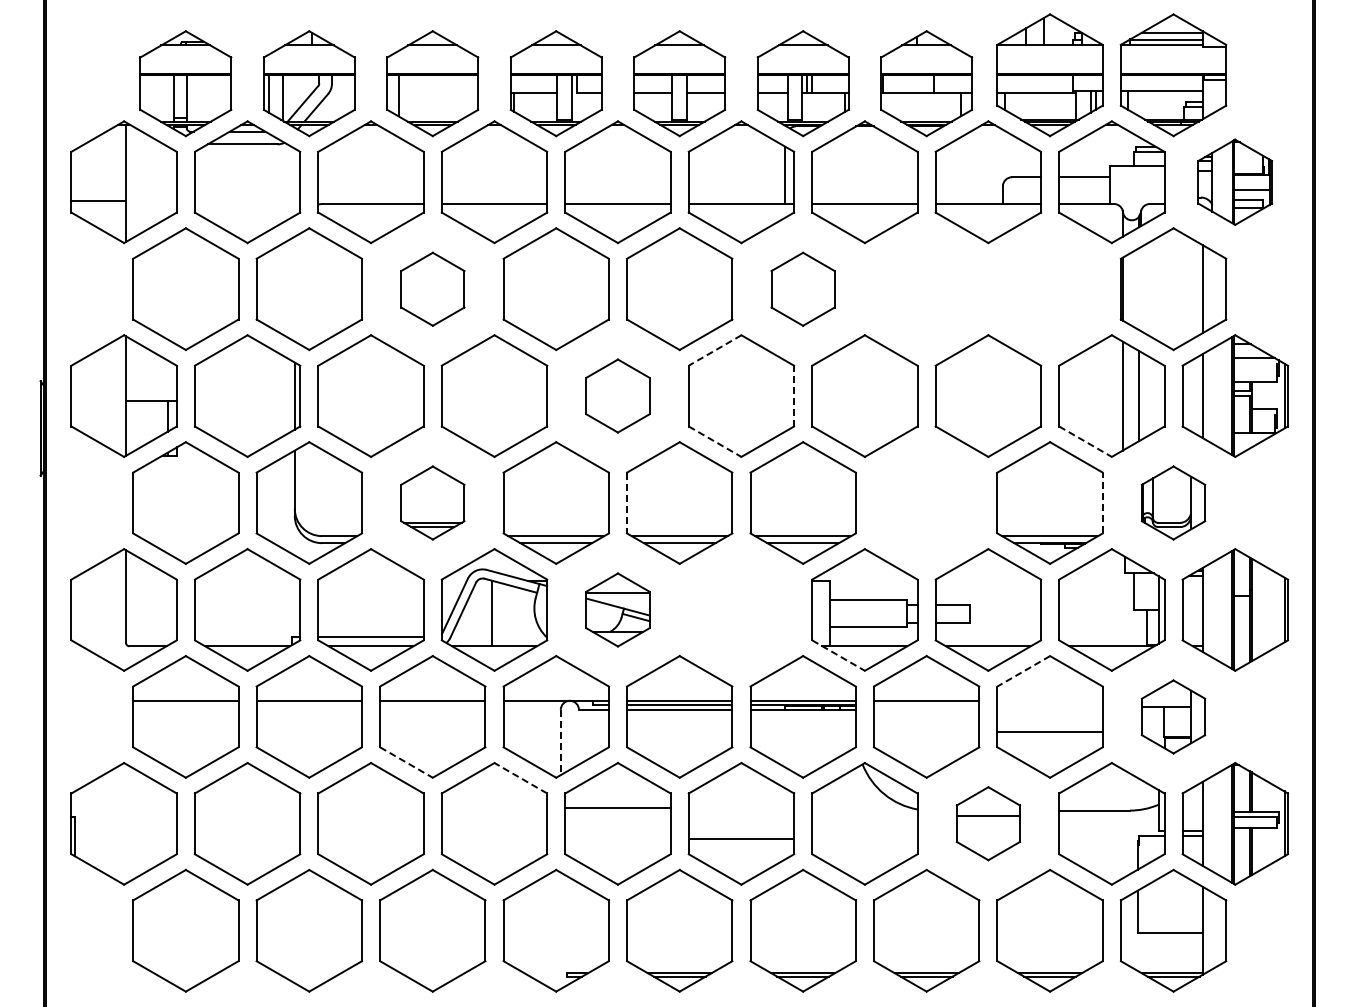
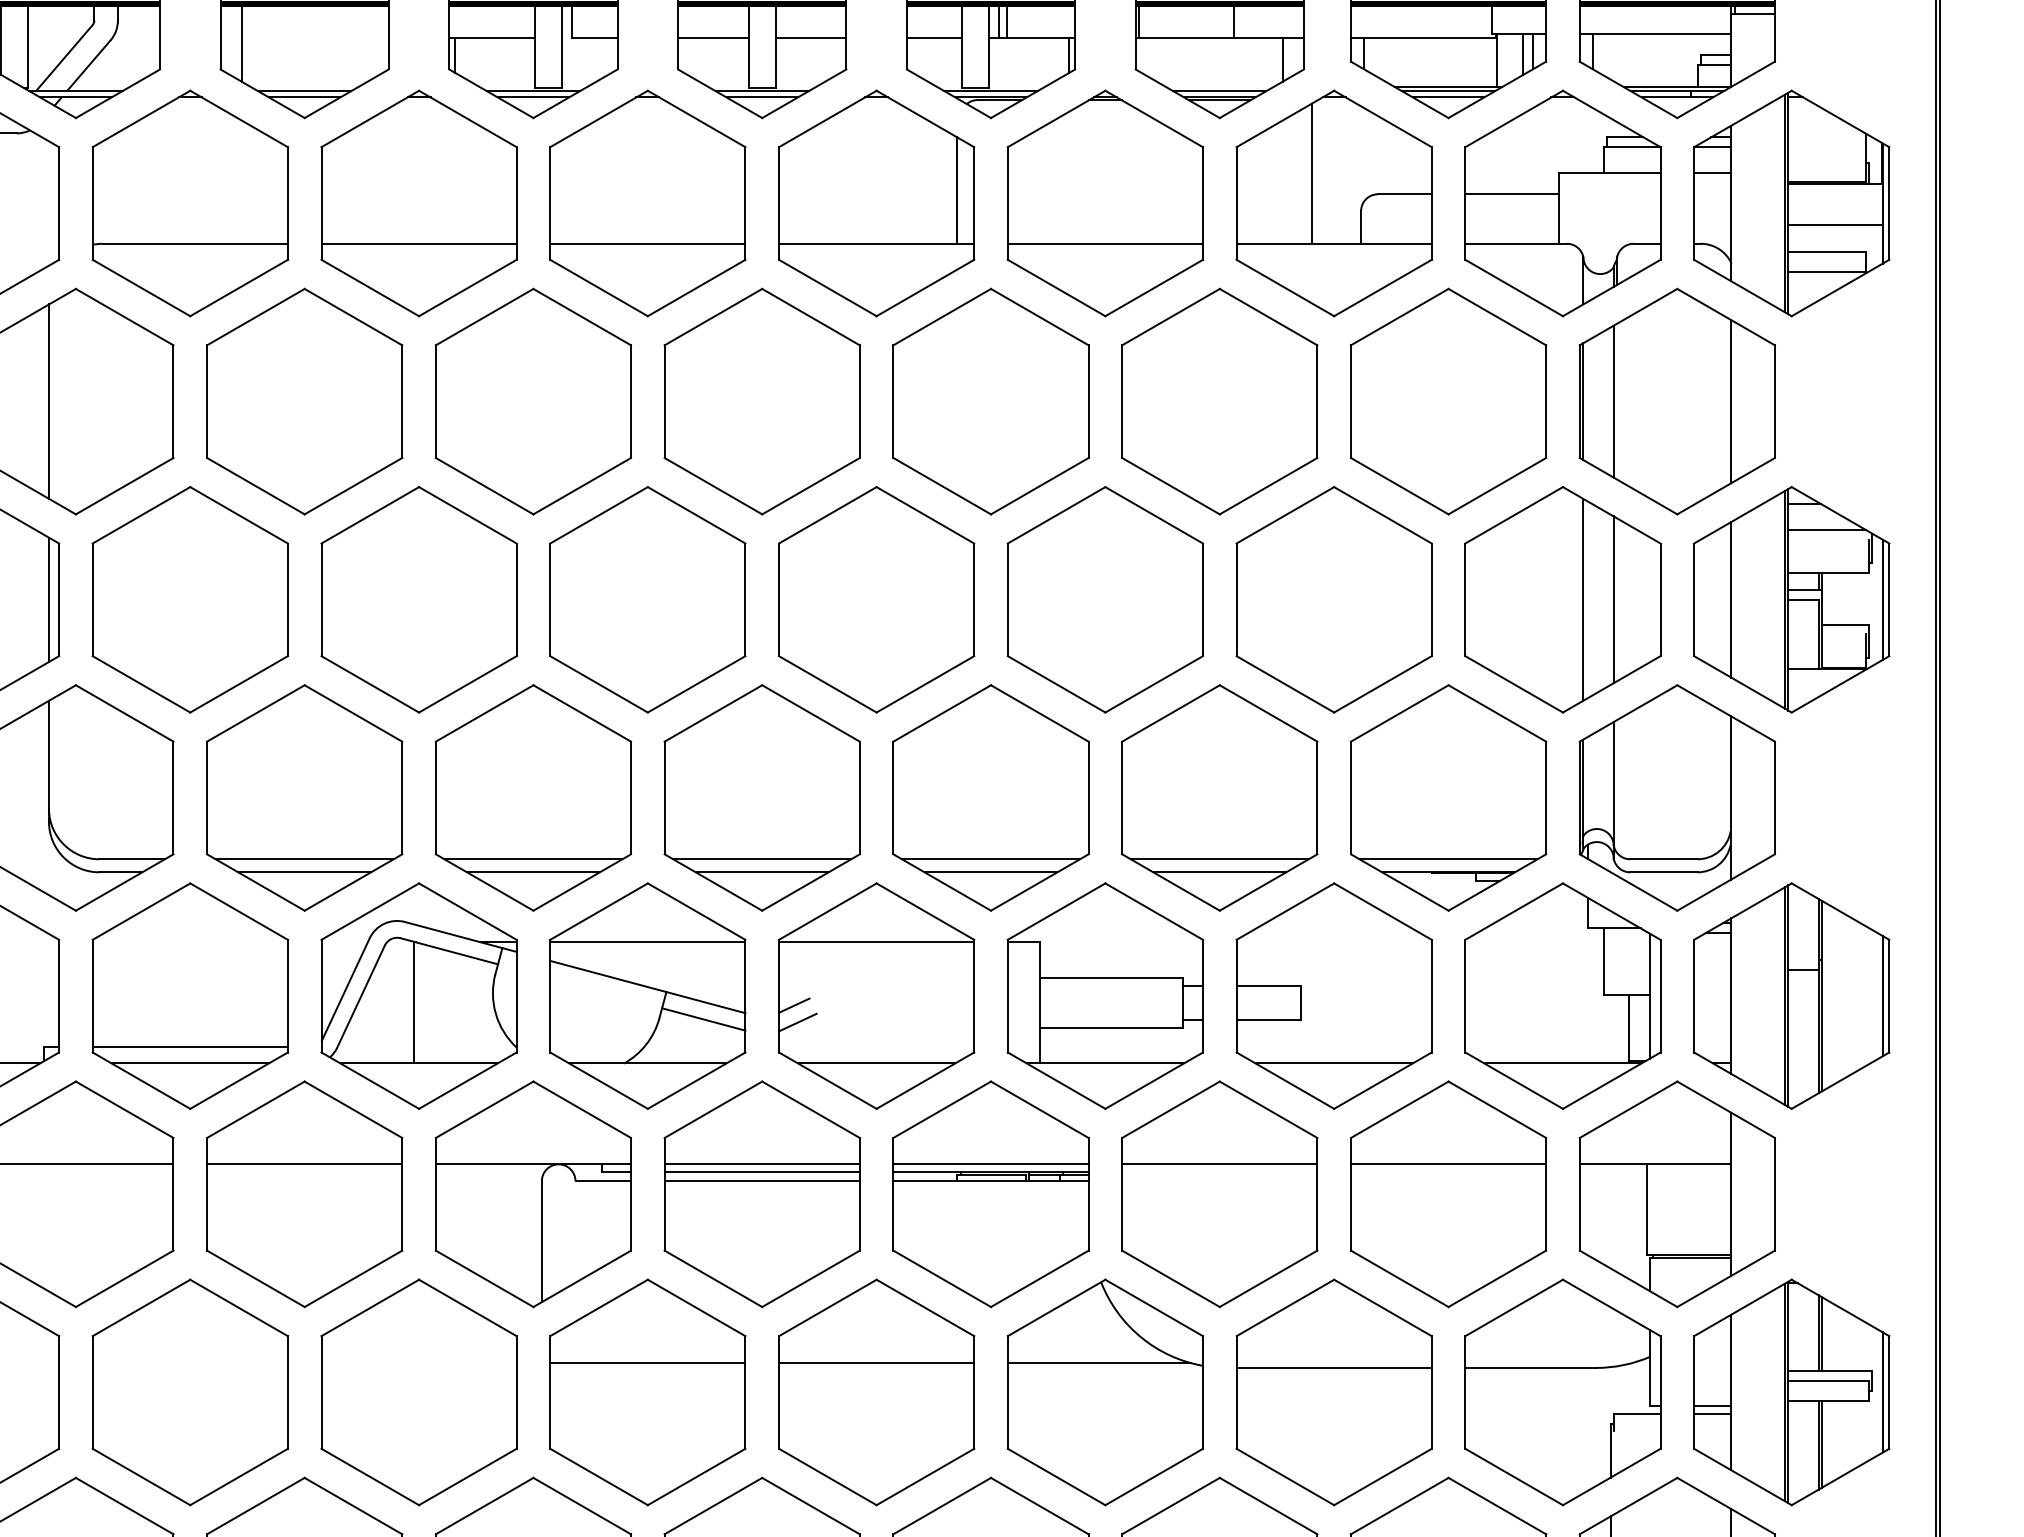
line: (976, 165) -> (1312, 172), added
part: (1234, 182) -> (1790, 204), size x1.43
line: (294, 288) -> (48, 400), added
part: (432, 289) -> (304, 402), size x1.67
part: (802, 289) -> (989, 402), size x1.67
part: (926, 289) -> (1219, 402), added
part: (1049, 289) -> (1447, 402), added
line: (1139, 289) -> (1614, 402), added
line: (714, 350) -> (826, 515), dashed -> solid
part: (617, 395) -> (646, 598), size x1.67
line: (794, 395) -> (974, 598), dashed -> solid
line: (715, 441) -> (828, 683), dashed -> solid
line: (1085, 441) -> (1514, 683), dashed -> solid
part: (432, 502) -> (304, 796), size x1.67
part: (926, 502) -> (1219, 796), added
line: (1102, 502) -> (1545, 796), dashed -> solid
part: (1173, 502) -> (1677, 796), size x1.67
line: (627, 503) -> (665, 798), dashed -> solid
part: (617, 609) -> (646, 995), size x1.67
part: (741, 609) -> (876, 995), added
line: (839, 655) -> (1058, 1080), dashed -> solid
line: (1023, 671) -> (1399, 1110), dashed -> solid
part: (1173, 716) -> (1677, 1193), size x1.67
line: (1049, 731) -> (1447, 1163), moved
line: (560, 742) -> (541, 1241), dashed -> solid
line: (406, 762) -> (255, 1278), dashed -> solid
line: (520, 778) -> (467, 1308), dashed -> solid
line: (861, 807) -> (1099, 1362), added
part: (988, 823) -> (1334, 1391), size x1.67
line: (741, 838) -> (876, 1362), moved

